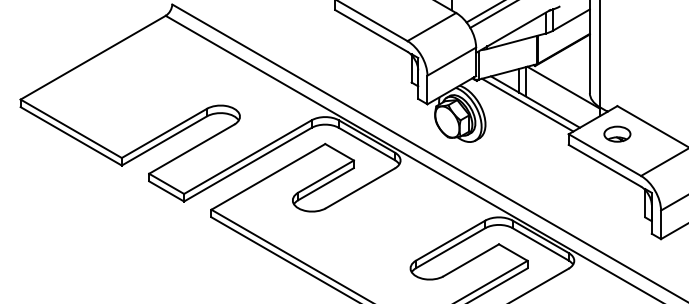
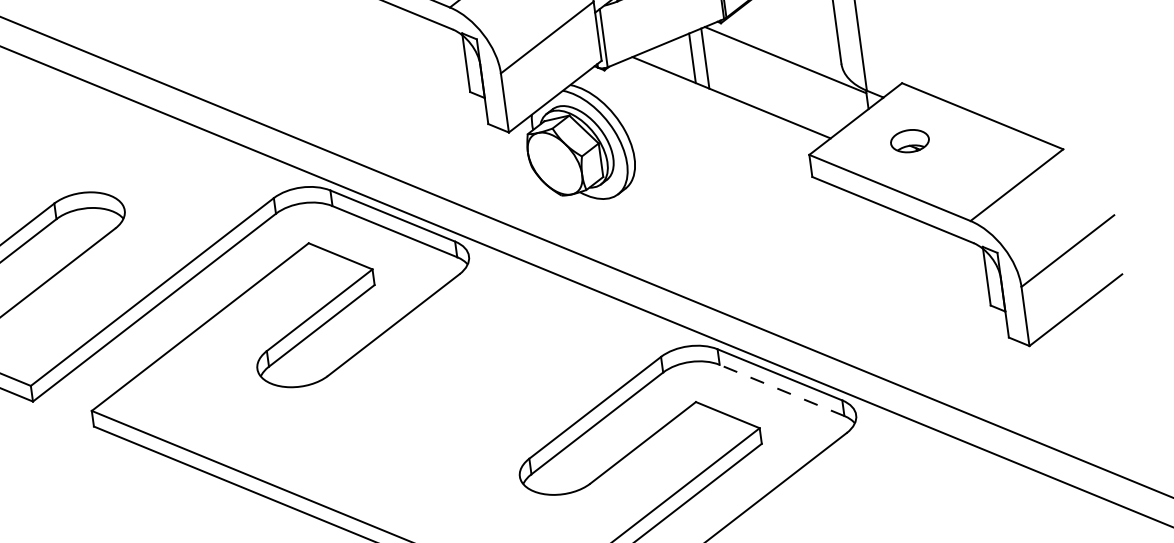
line: (527, 104) -> (715, 105), removed
part: (617, 133) -> (909, 139), size x0.7
line: (540, 244) -> (781, 390), solid -> dashed

